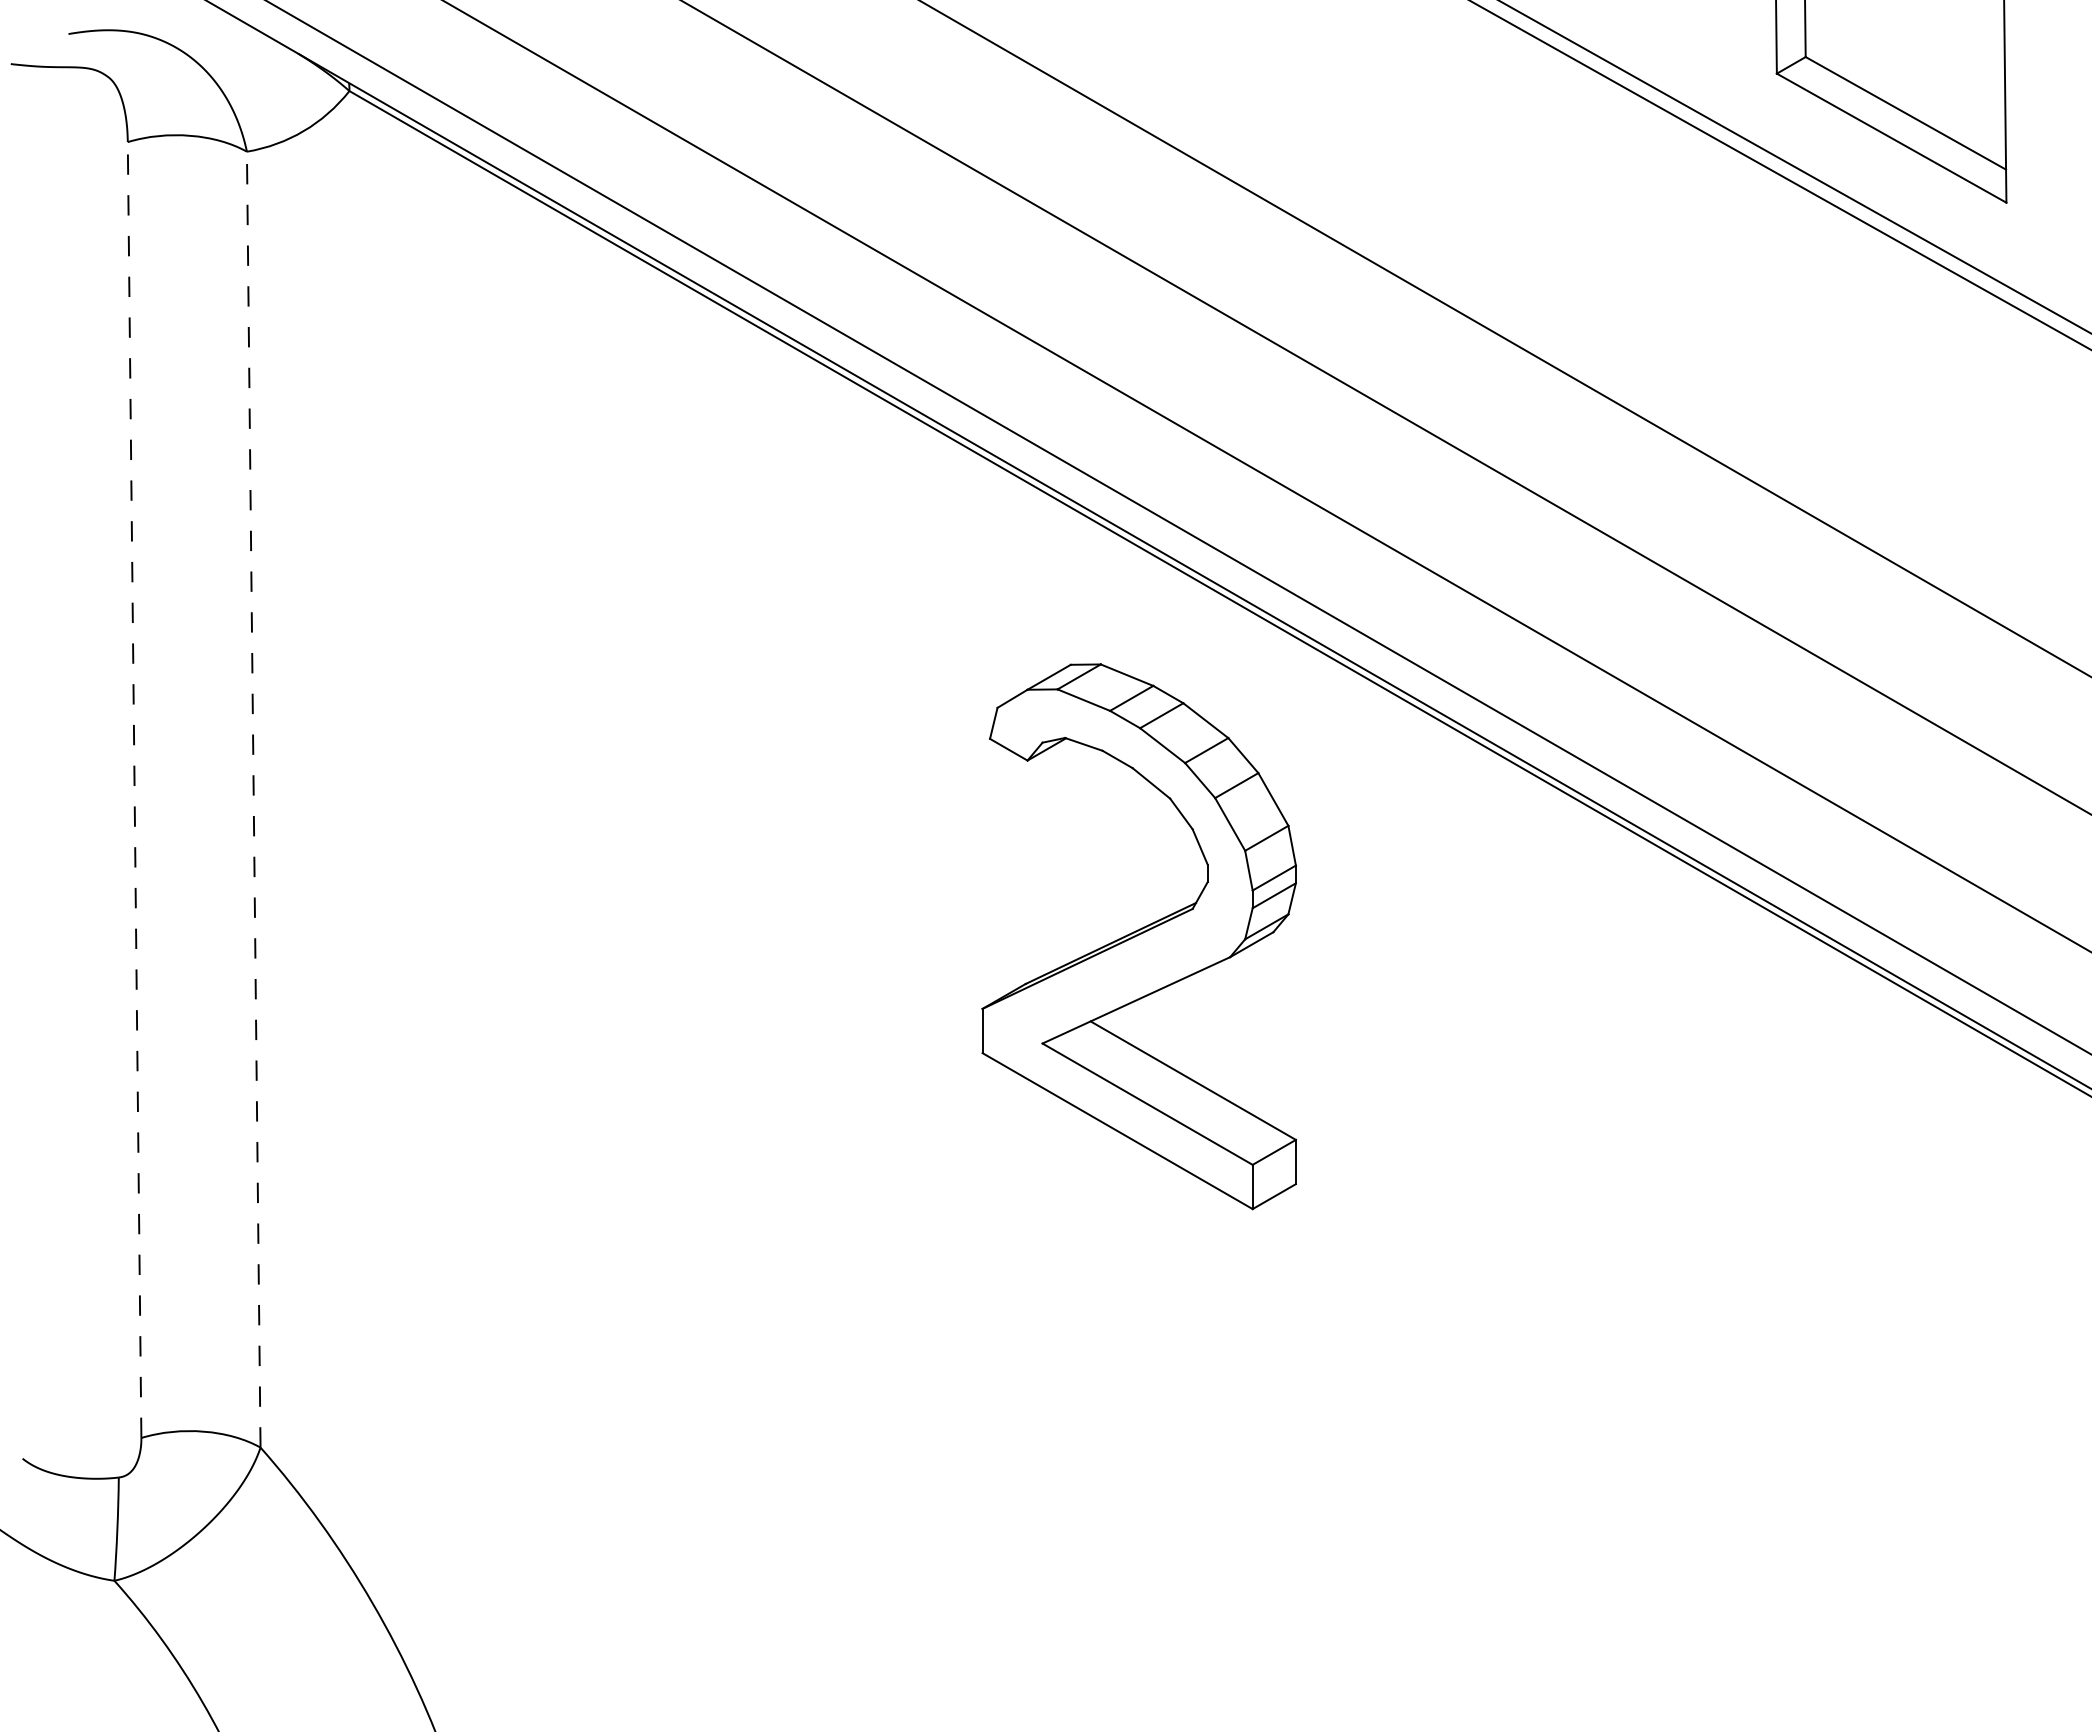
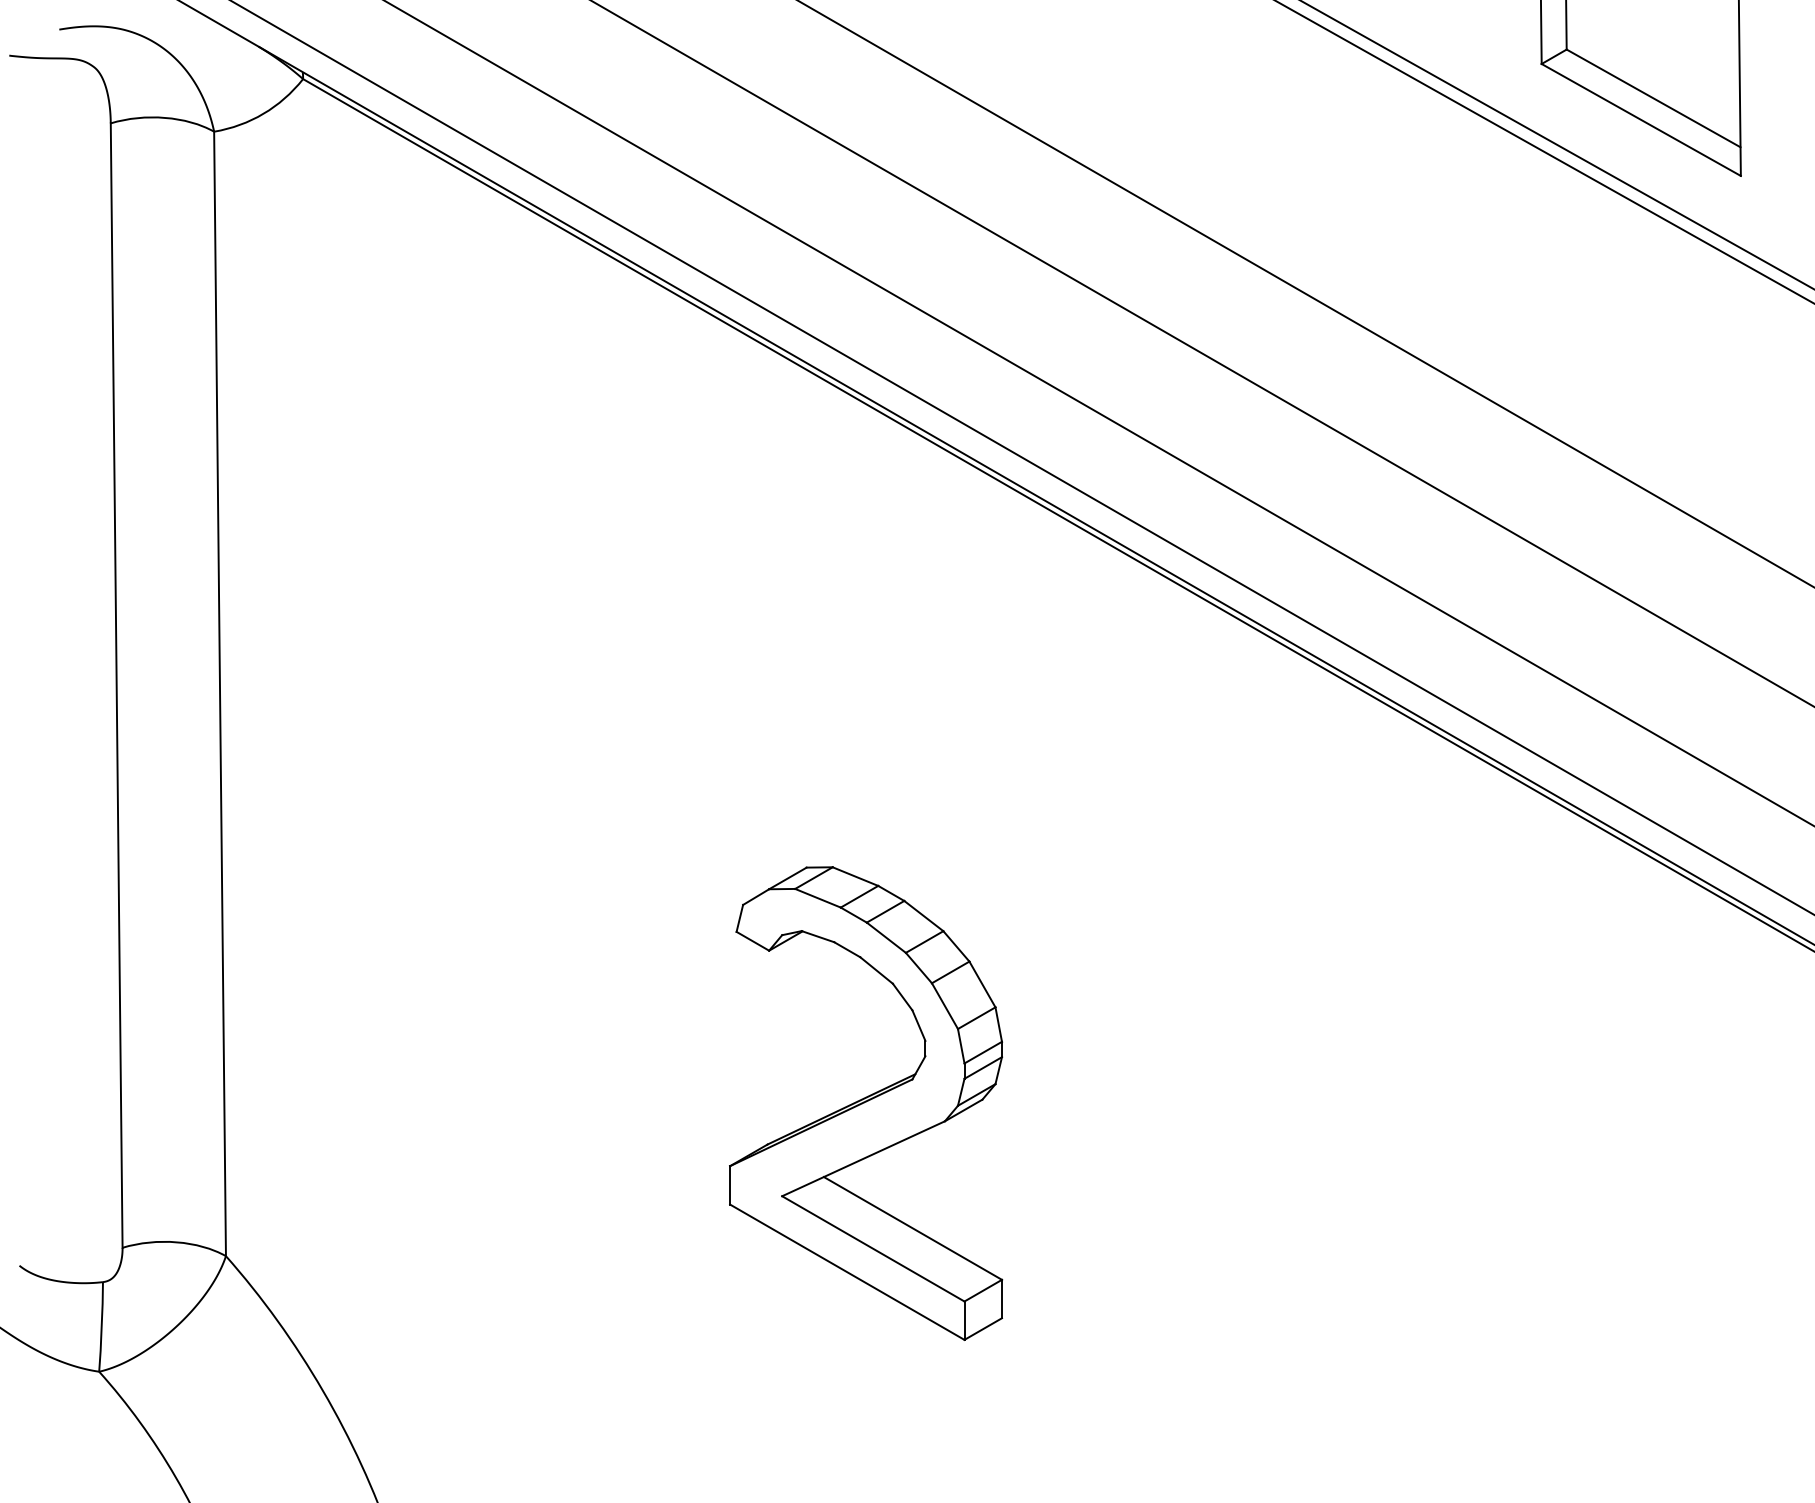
line: (134, 790) -> (116, 685), dashed -> solid
line: (253, 799) -> (219, 693), dashed -> solid
part: (1138, 936) -> (865, 1103), moved

